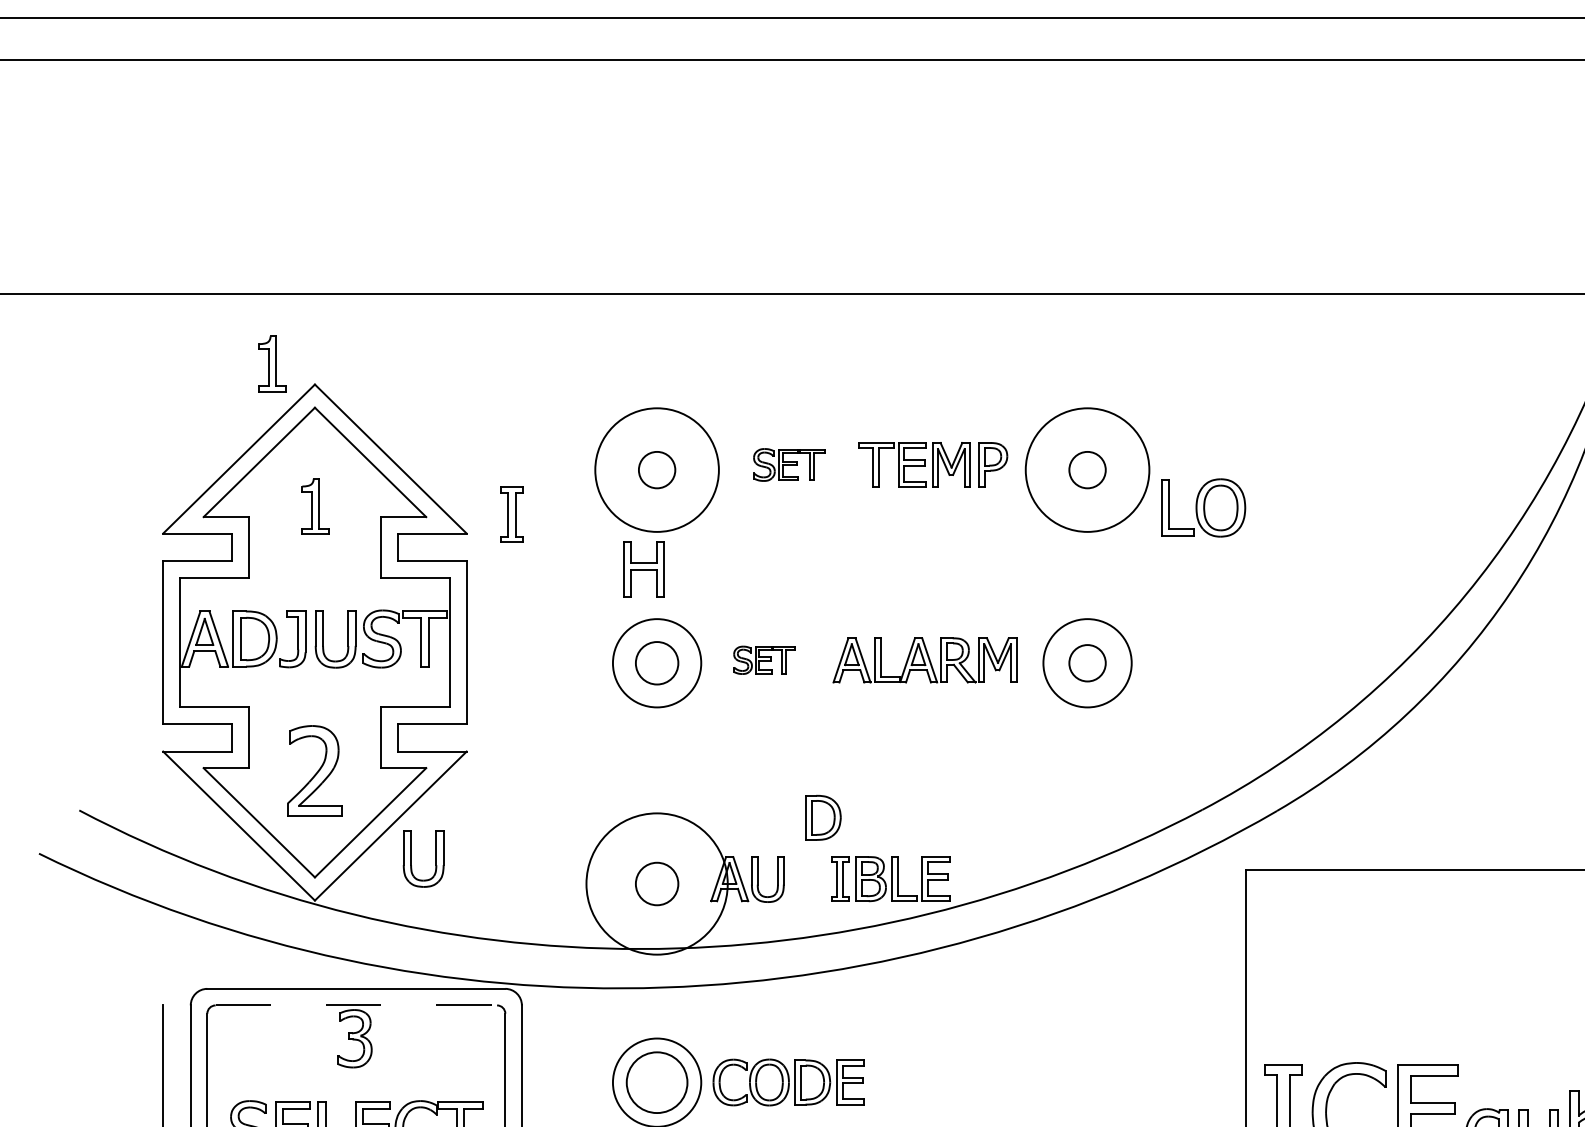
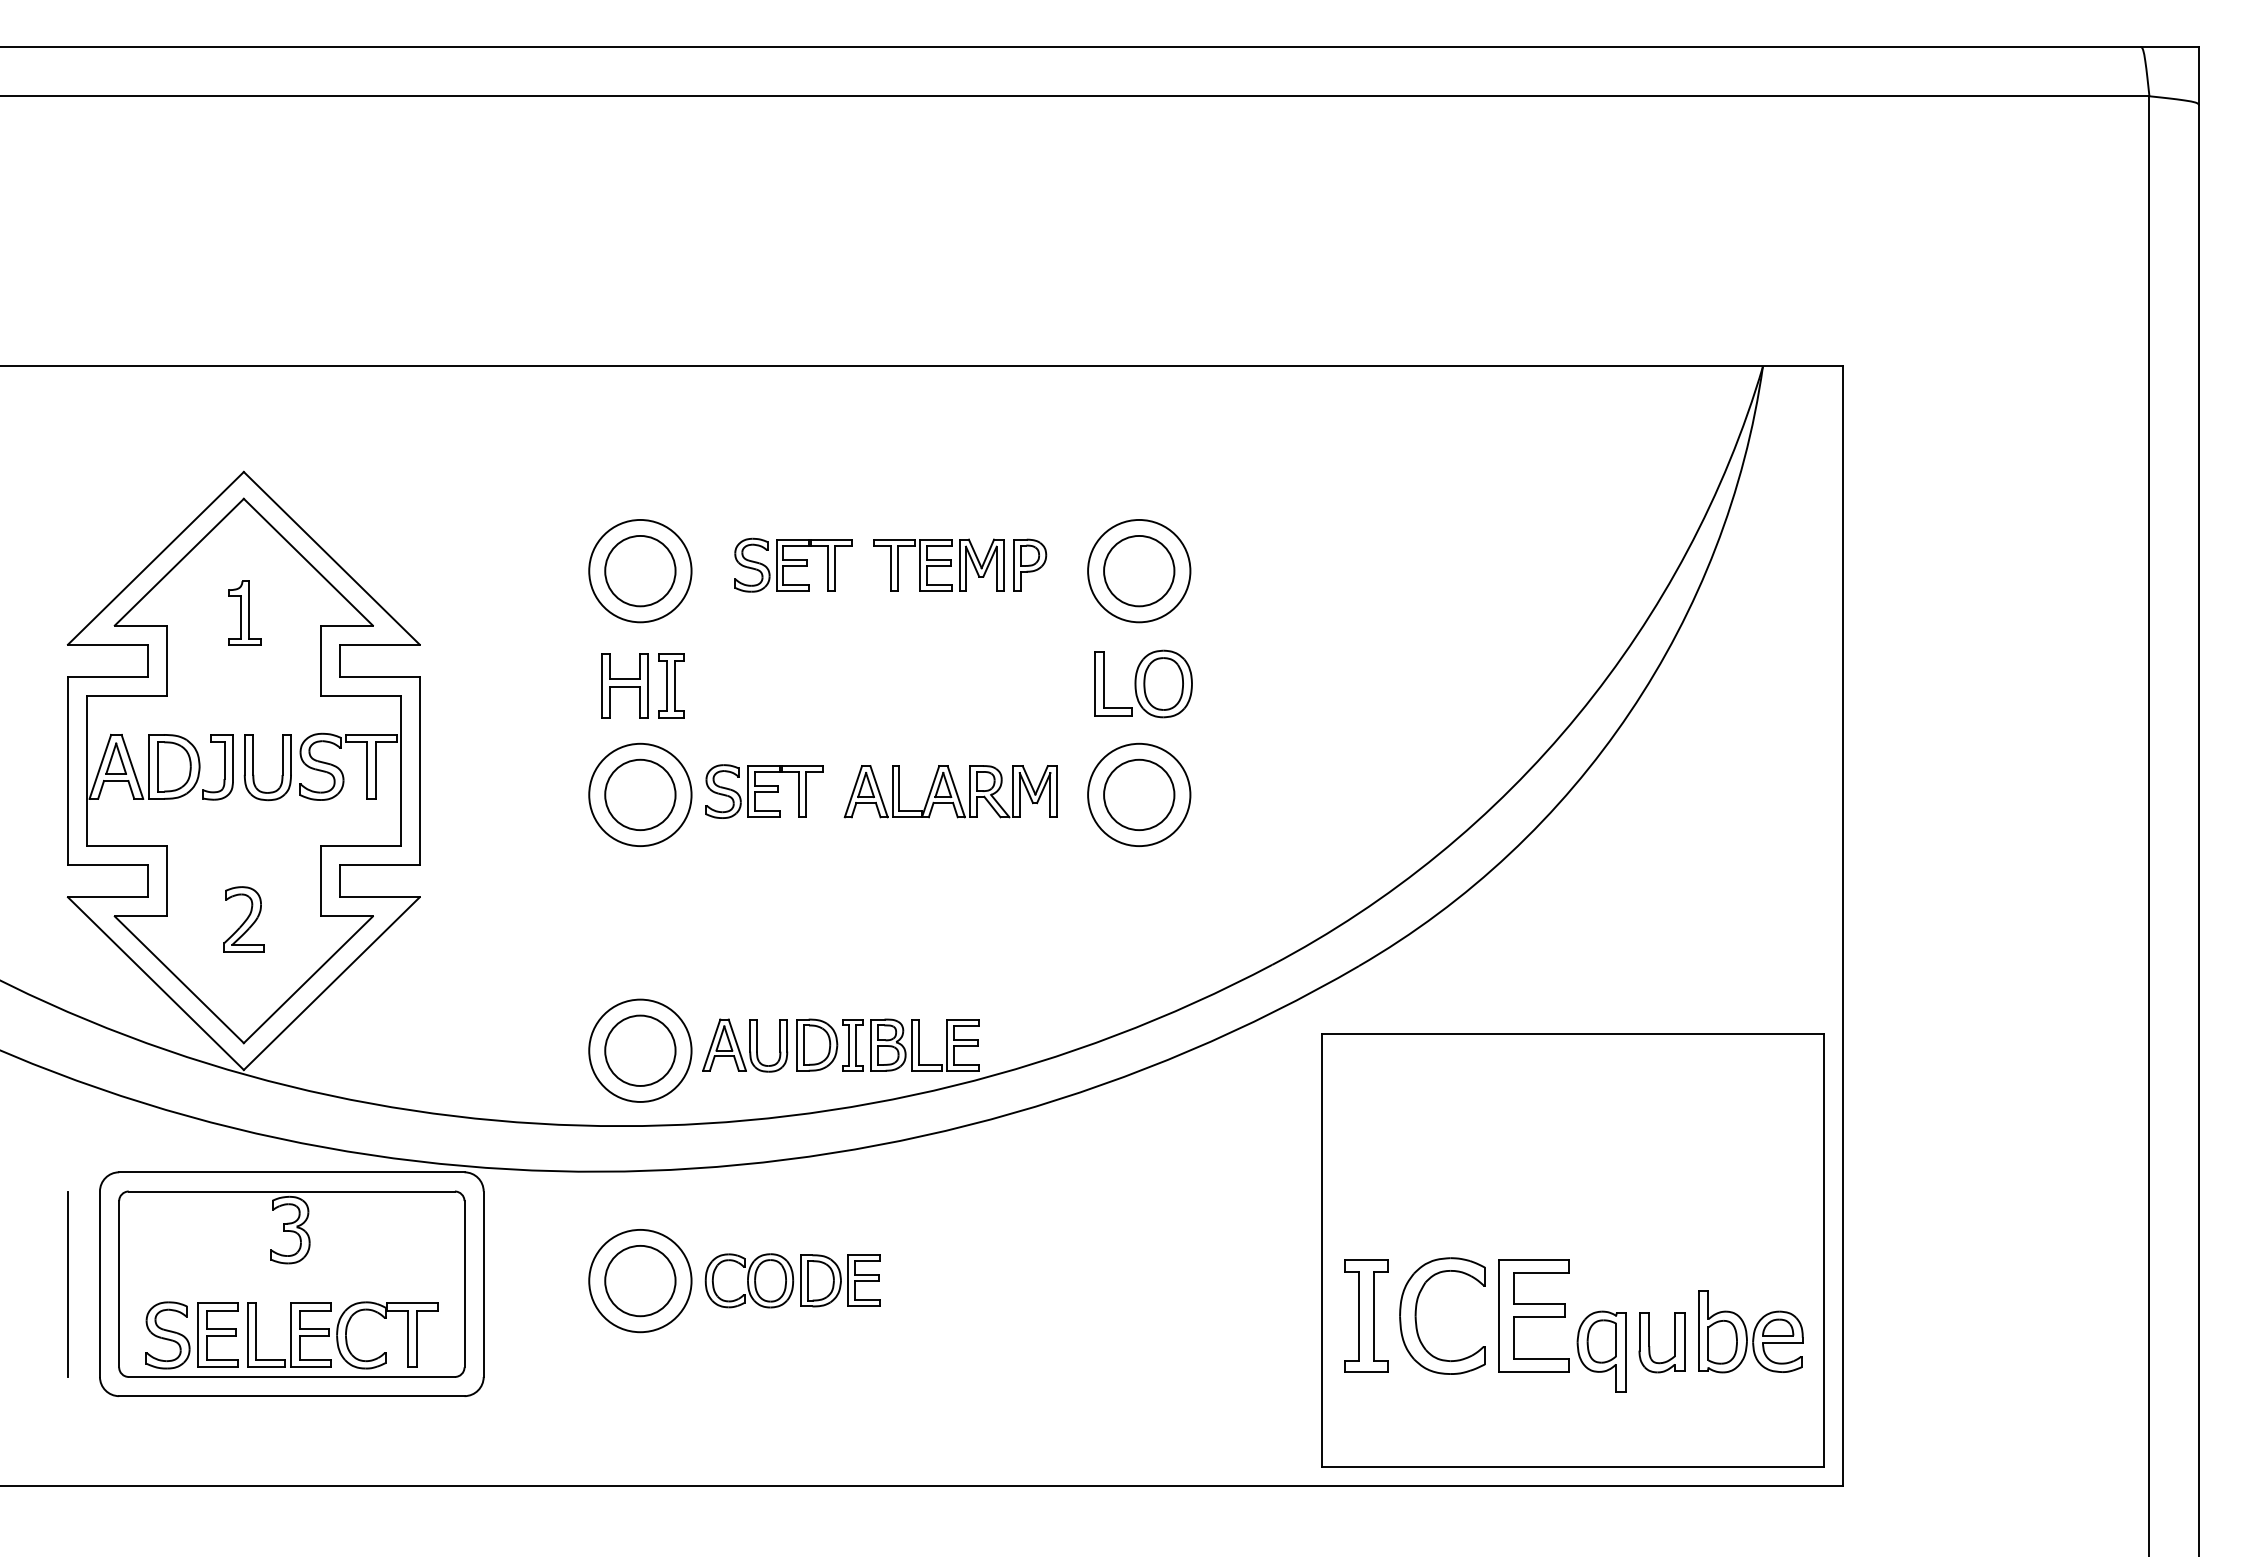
part: (272, 363) -> (194, 447), removed
part: (789, 464) -> (793, 564), size x1.43
circle: (657, 469) -> (640, 570), size x0.71
circle: (657, 469) -> (640, 570), size x1.67
circle: (1087, 469) -> (1139, 570), size x0.71
circle: (1087, 469) -> (1139, 570), size x1.67
part: (1203, 507) -> (1143, 683), moved
part: (512, 514) -> (671, 685), moved
part: (764, 660) -> (764, 791), size x1.67
circle: (657, 662) -> (640, 794), size x1.43
circle: (1087, 662) -> (1139, 794), size x1.67
part: (314, 770) -> (243, 919), size x0.62
part: (823, 817) -> (817, 1044), moved
part: (411, 858) -> (355, 1021), removed
circle: (657, 883) -> (640, 1050), size x0.62
circle: (657, 883) -> (640, 1050), size x1.43
line: (356, 1005) -> (292, 1191), dashed -> solid

